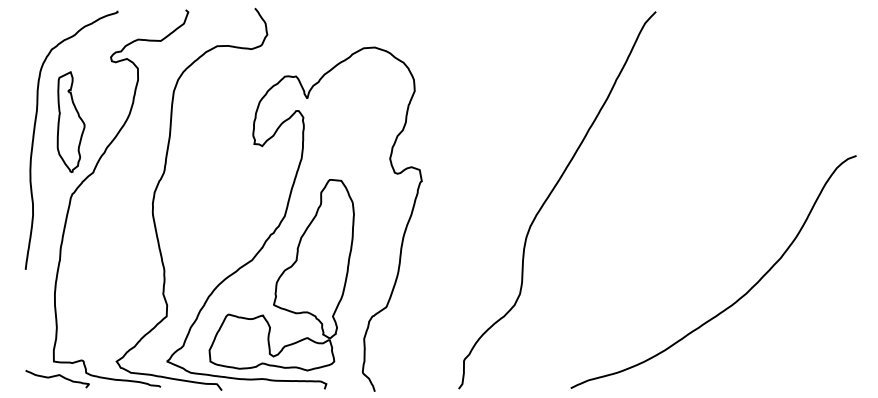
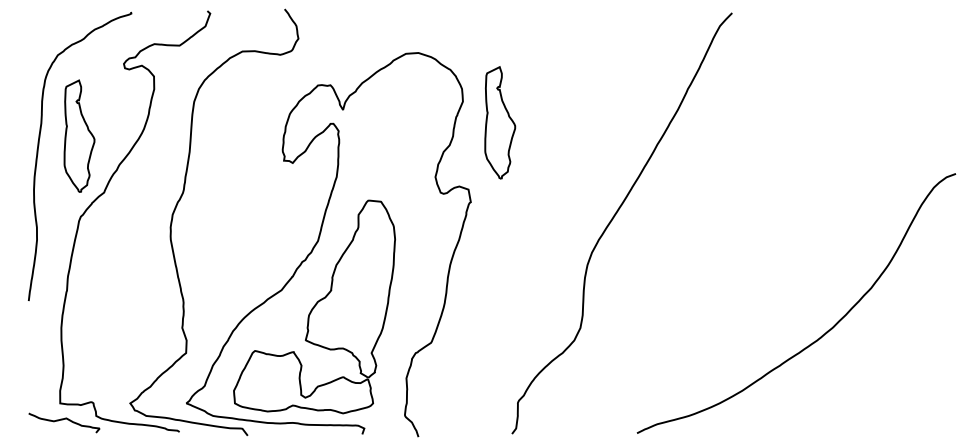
part: (447, 109) -> (499, 122), added

